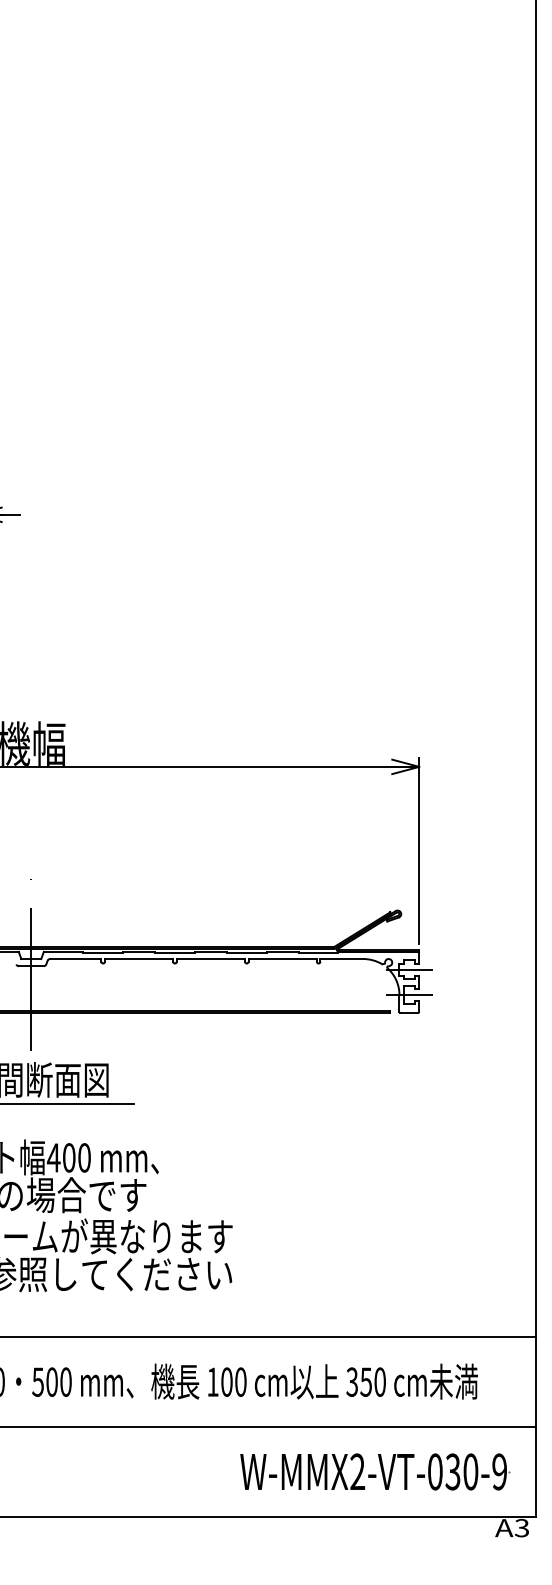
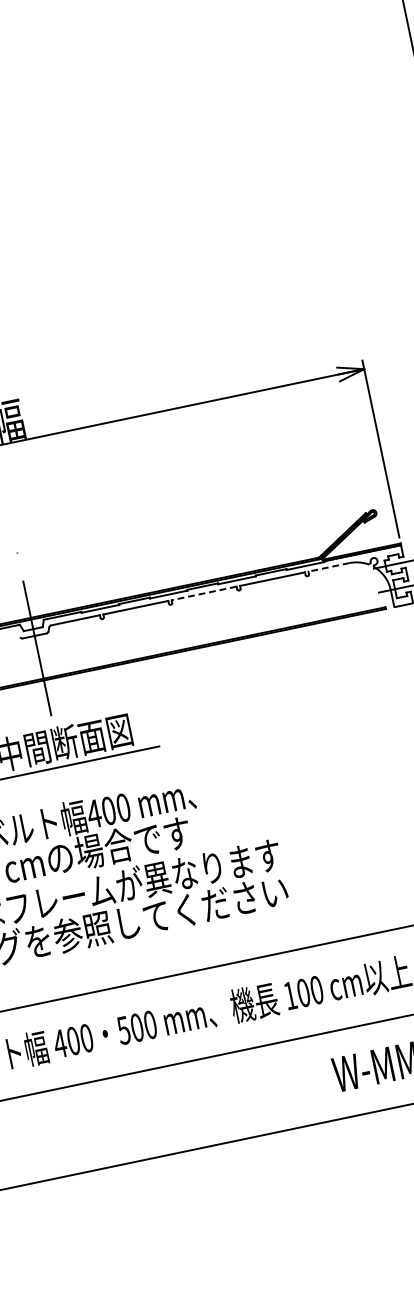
line: (210, 959) -> (203, 593), solid -> dashed
line: (341, 959) -> (328, 567), solid -> dashed

